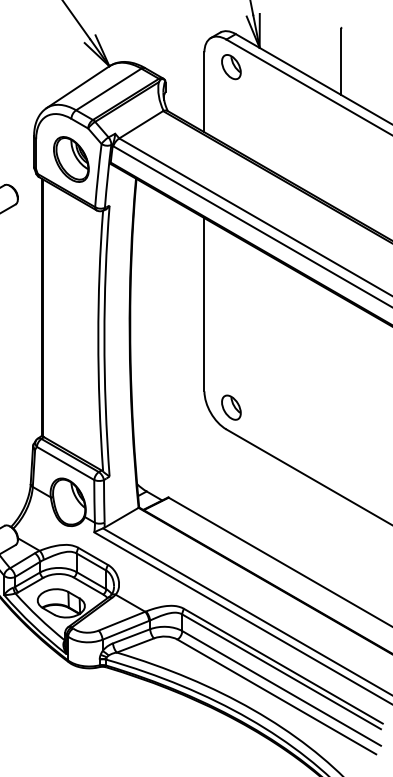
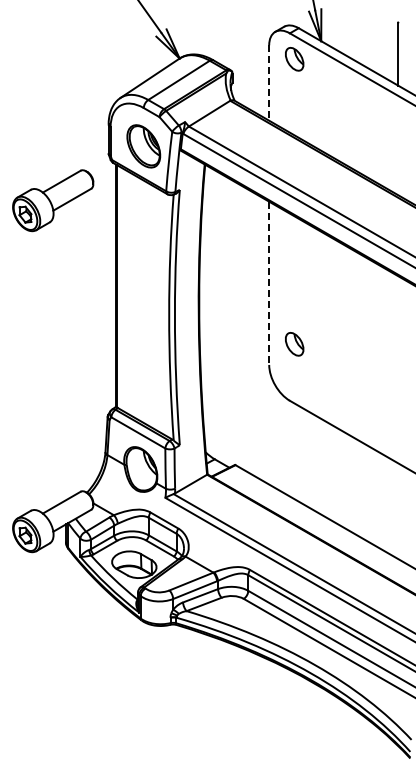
line: (204, 92) -> (269, 83), solid -> dashed
line: (204, 304) -> (269, 283), solid -> dashed
part: (231, 407) -> (294, 344), moved

